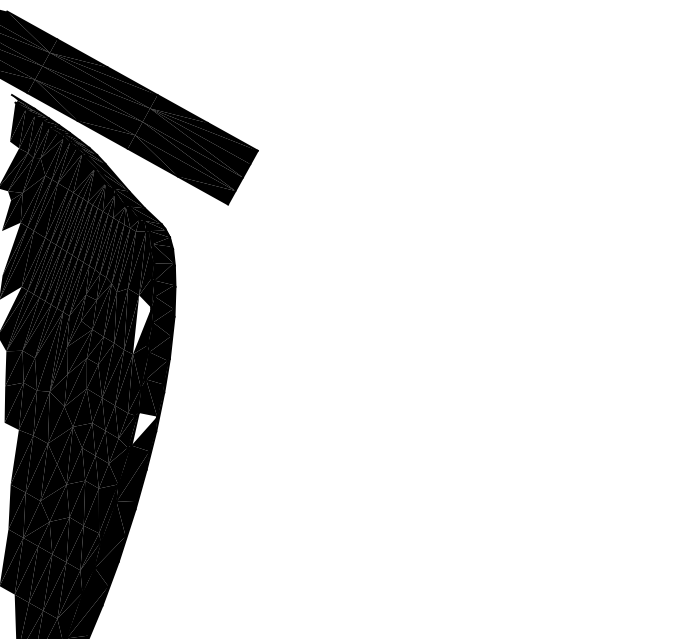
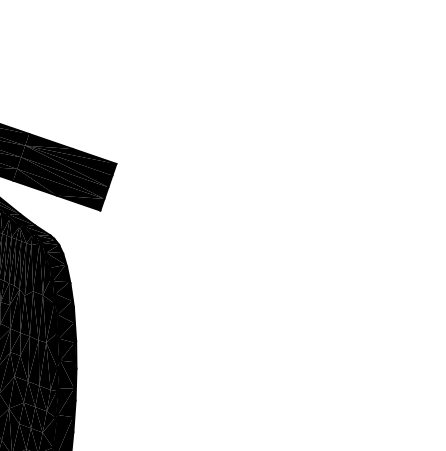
fill: (141, 324) -> (48, 317), added
fill: (144, 428) -> (65, 399), added

